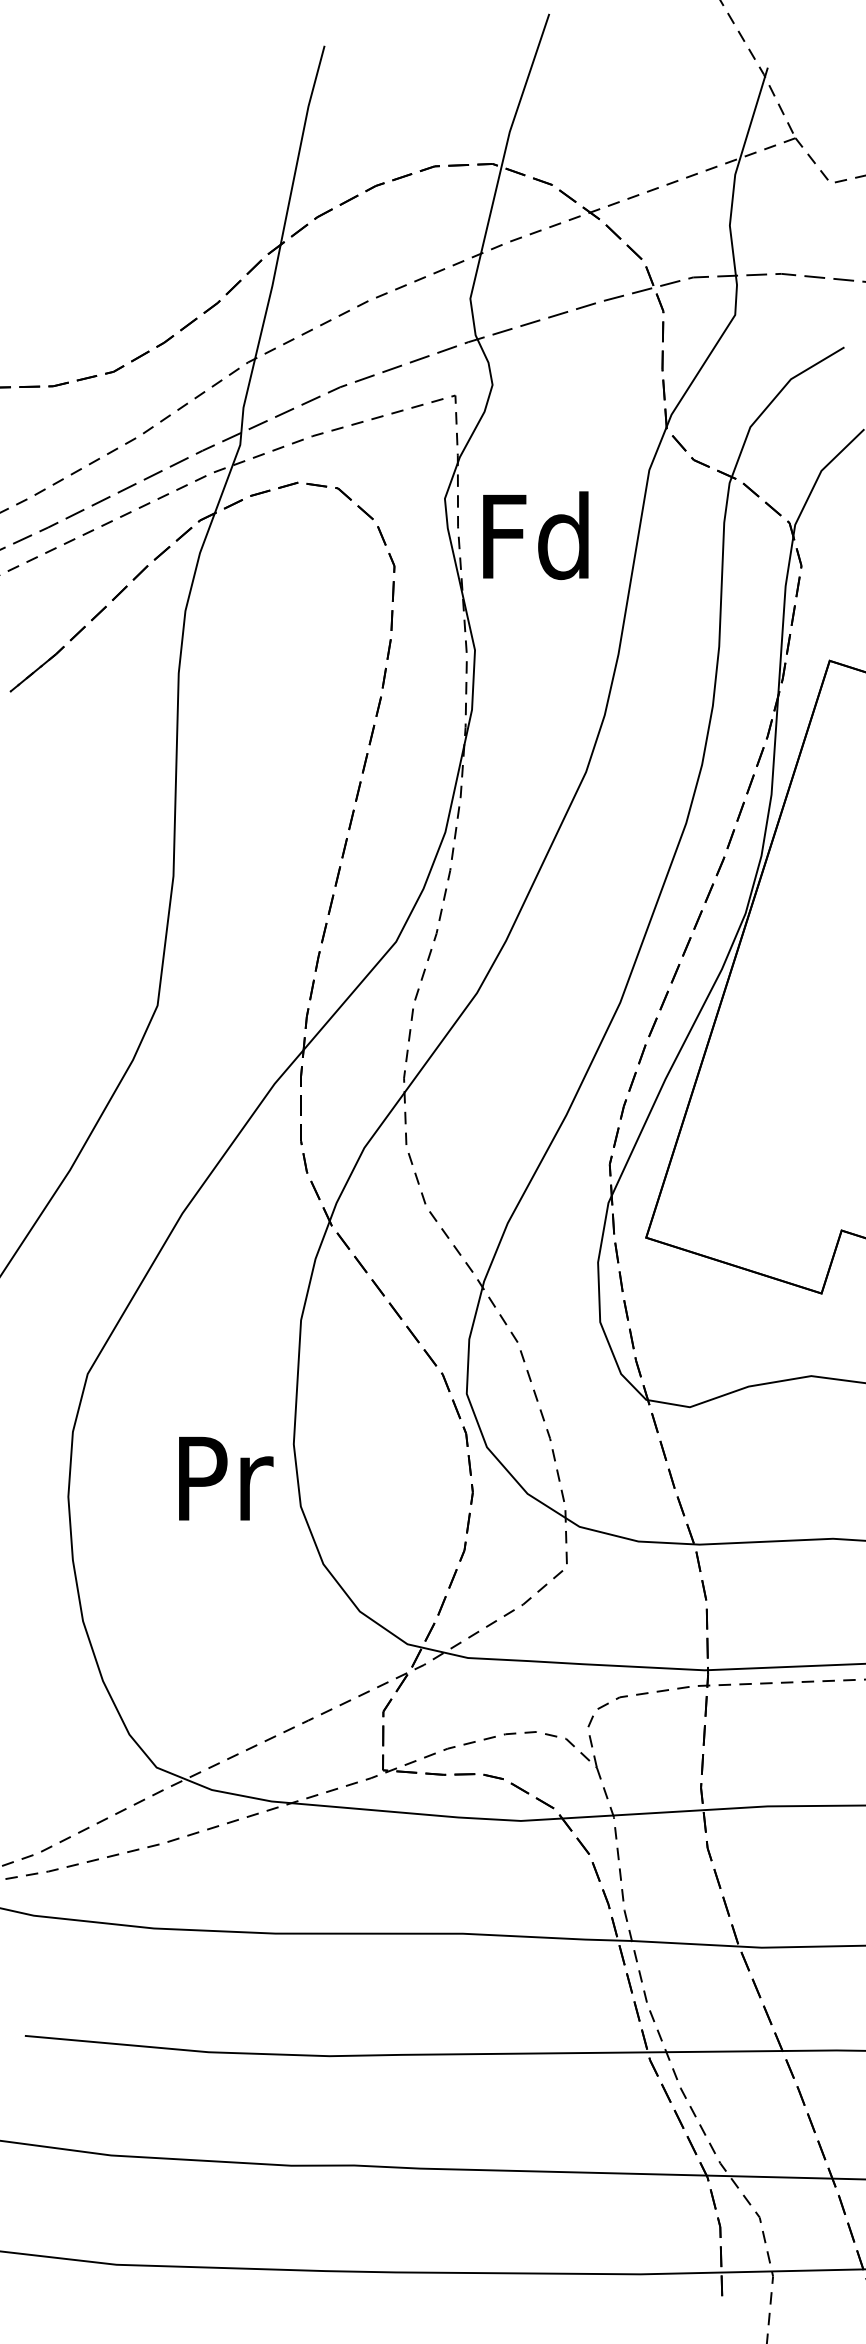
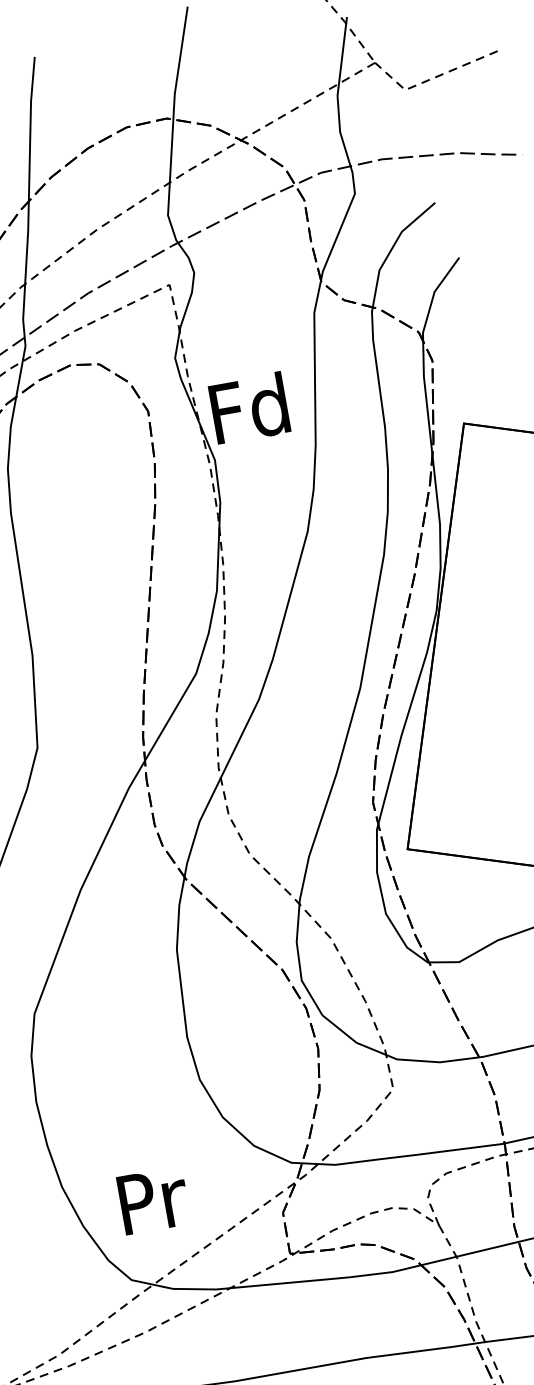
text: (535, 535) -> (249, 408), moved
text: (226, 1478) -> (154, 1200), moved

